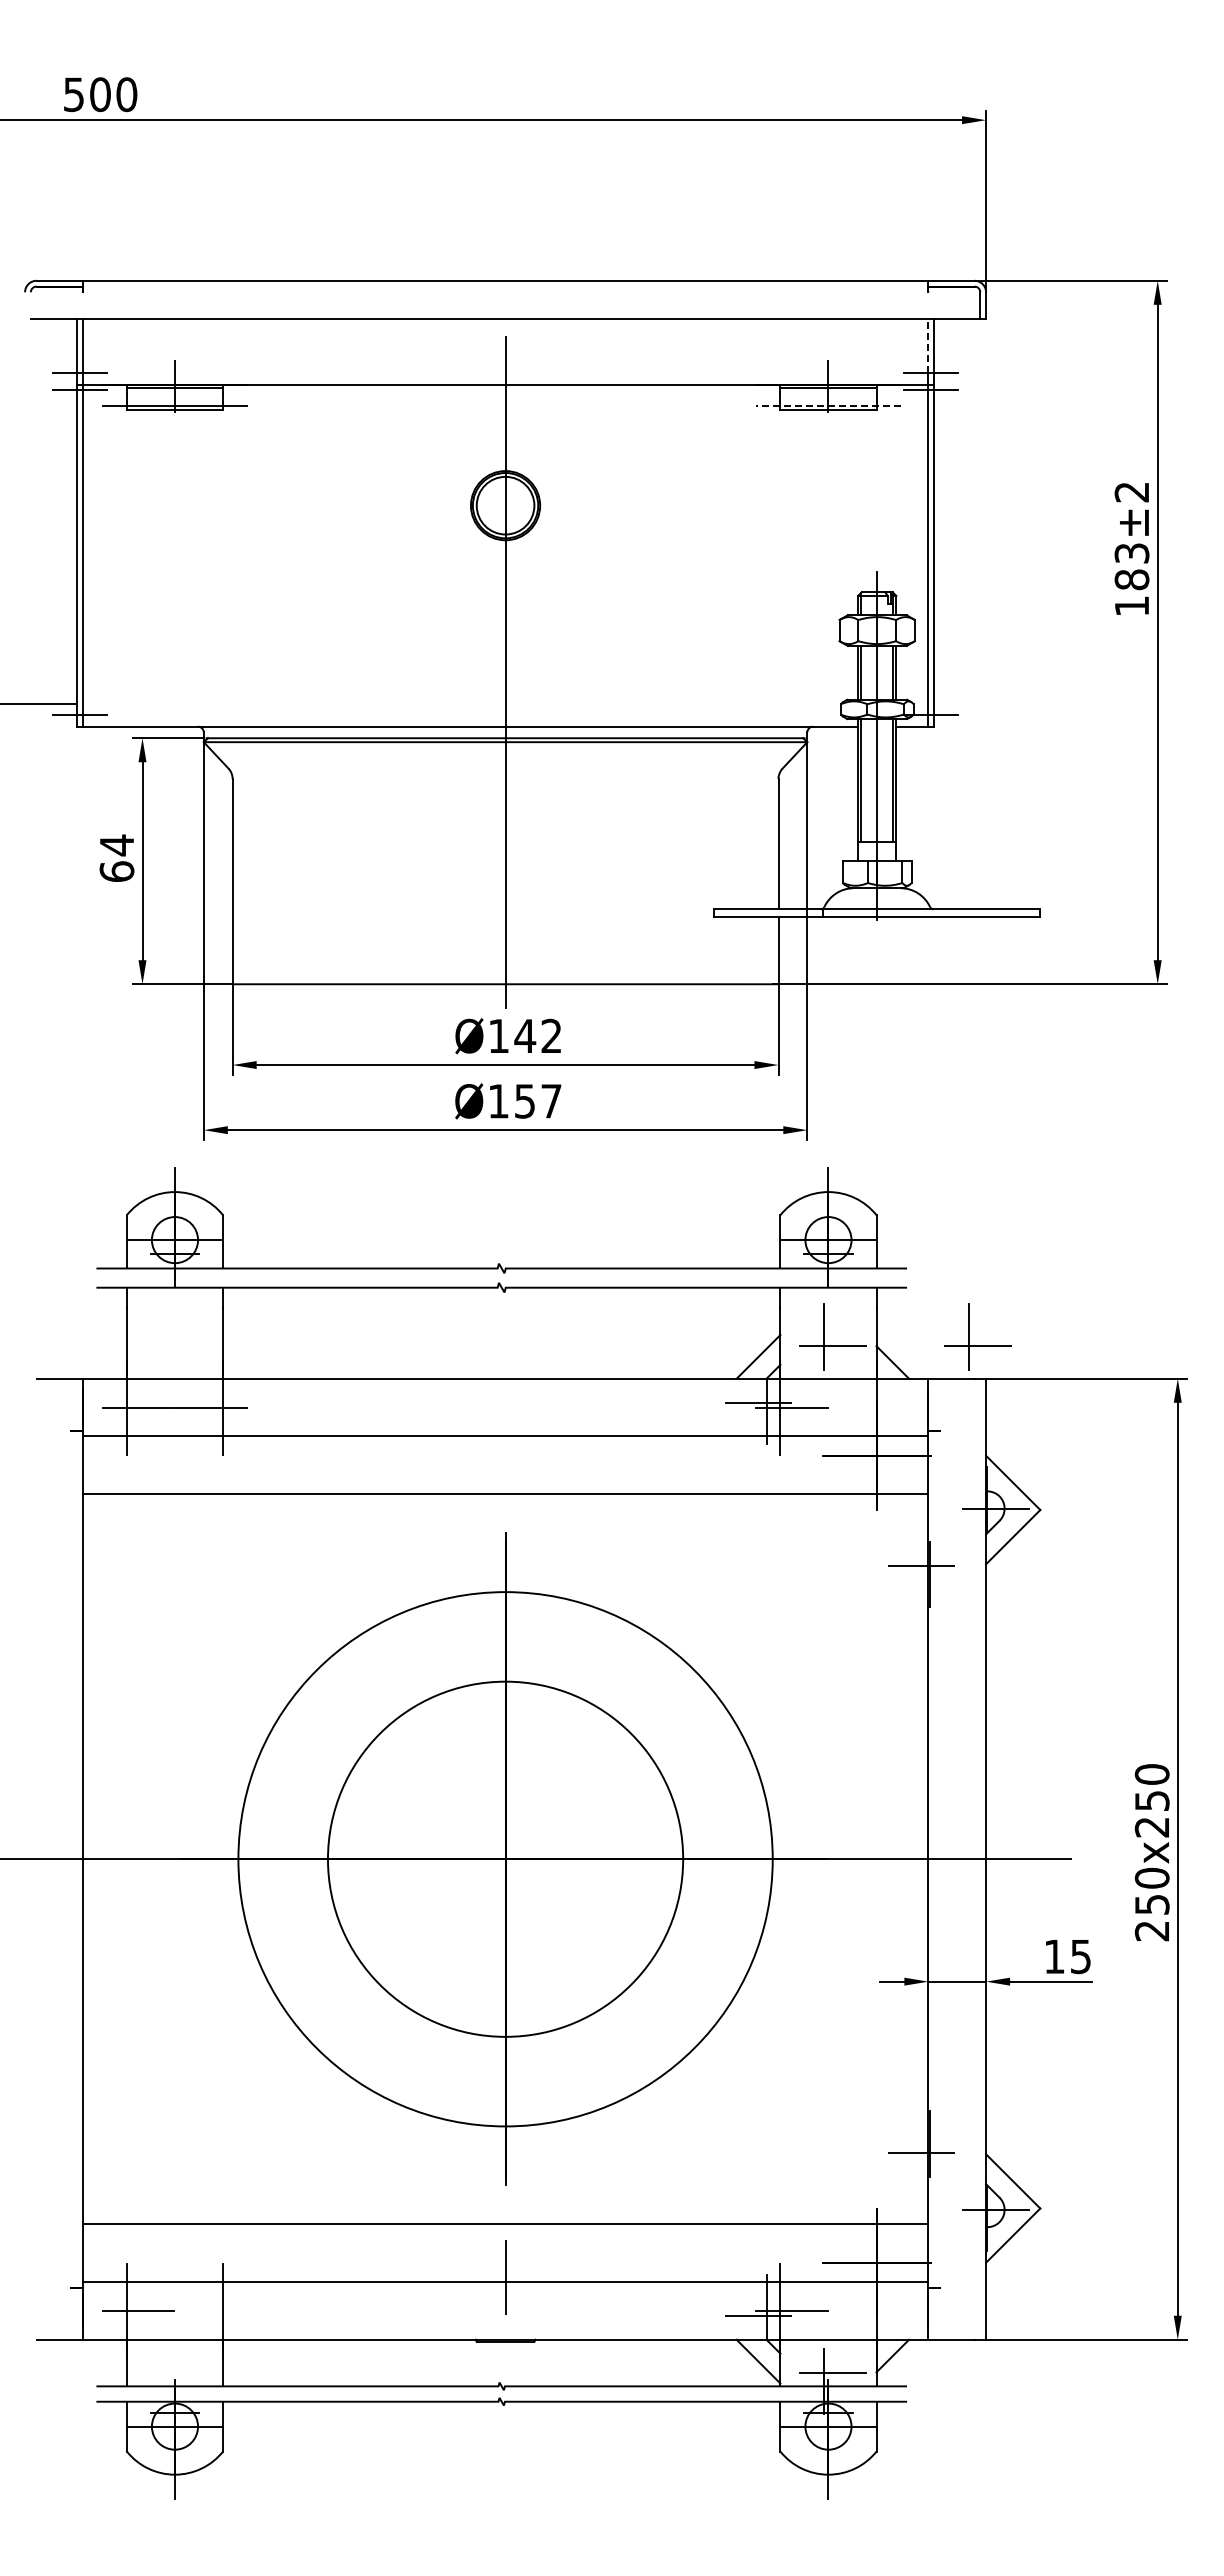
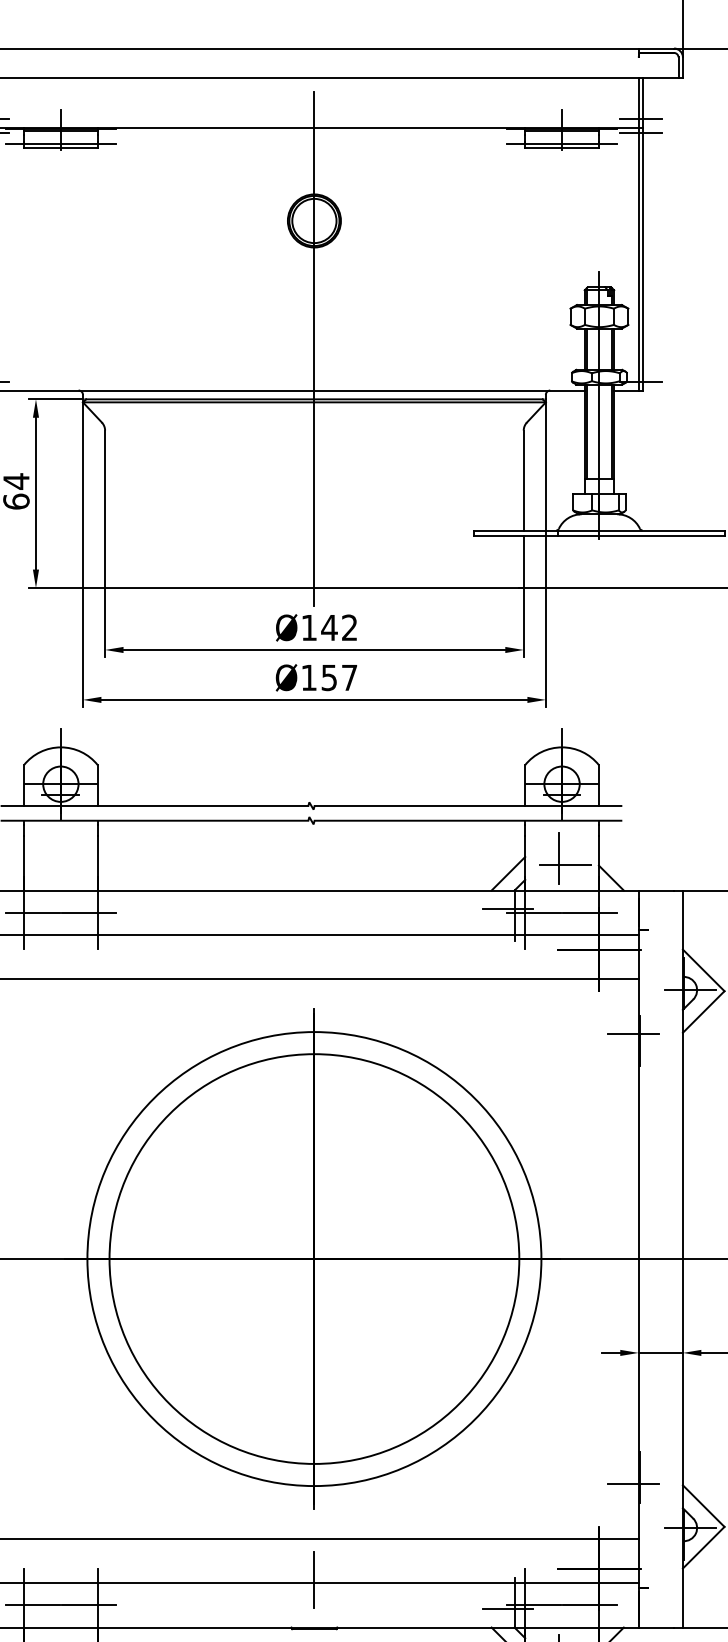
line: (928, 346) -> (638, 98), dashed -> solid
line: (827, 405) -> (561, 144), dashed -> solid
part: (969, 1336) -> (670, 858), removed
line: (864, 1407) -> (589, 912), added
circle: (505, 1859) -> (314, 1259), size x1.67
line: (211, 2310) -> (88, 1605), added
line: (864, 2310) -> (589, 1605), added

